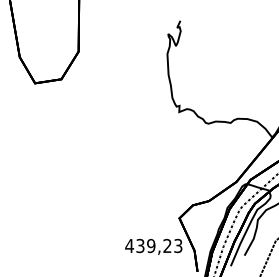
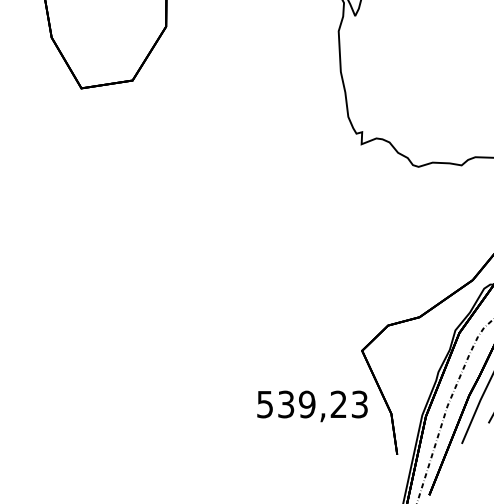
text: (129, 246) -> (264, 405), 439,23 -> 539,23

